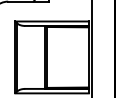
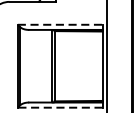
line: (52, 21) -> (60, 24), solid -> dashed
line: (52, 93) -> (60, 107), solid -> dashed

